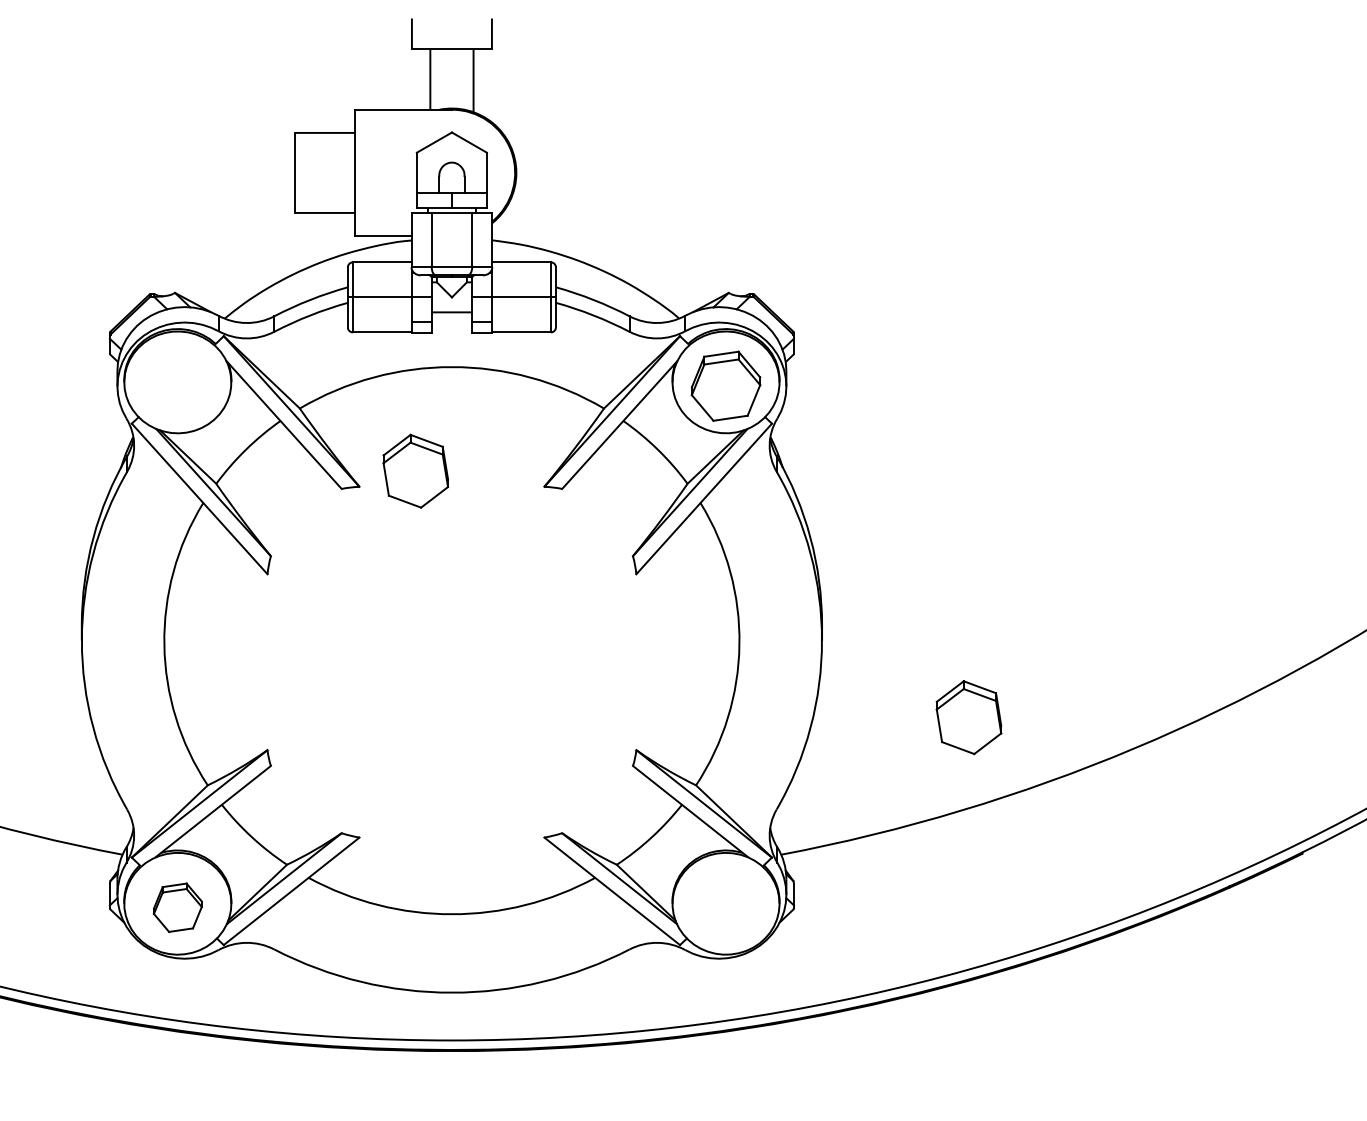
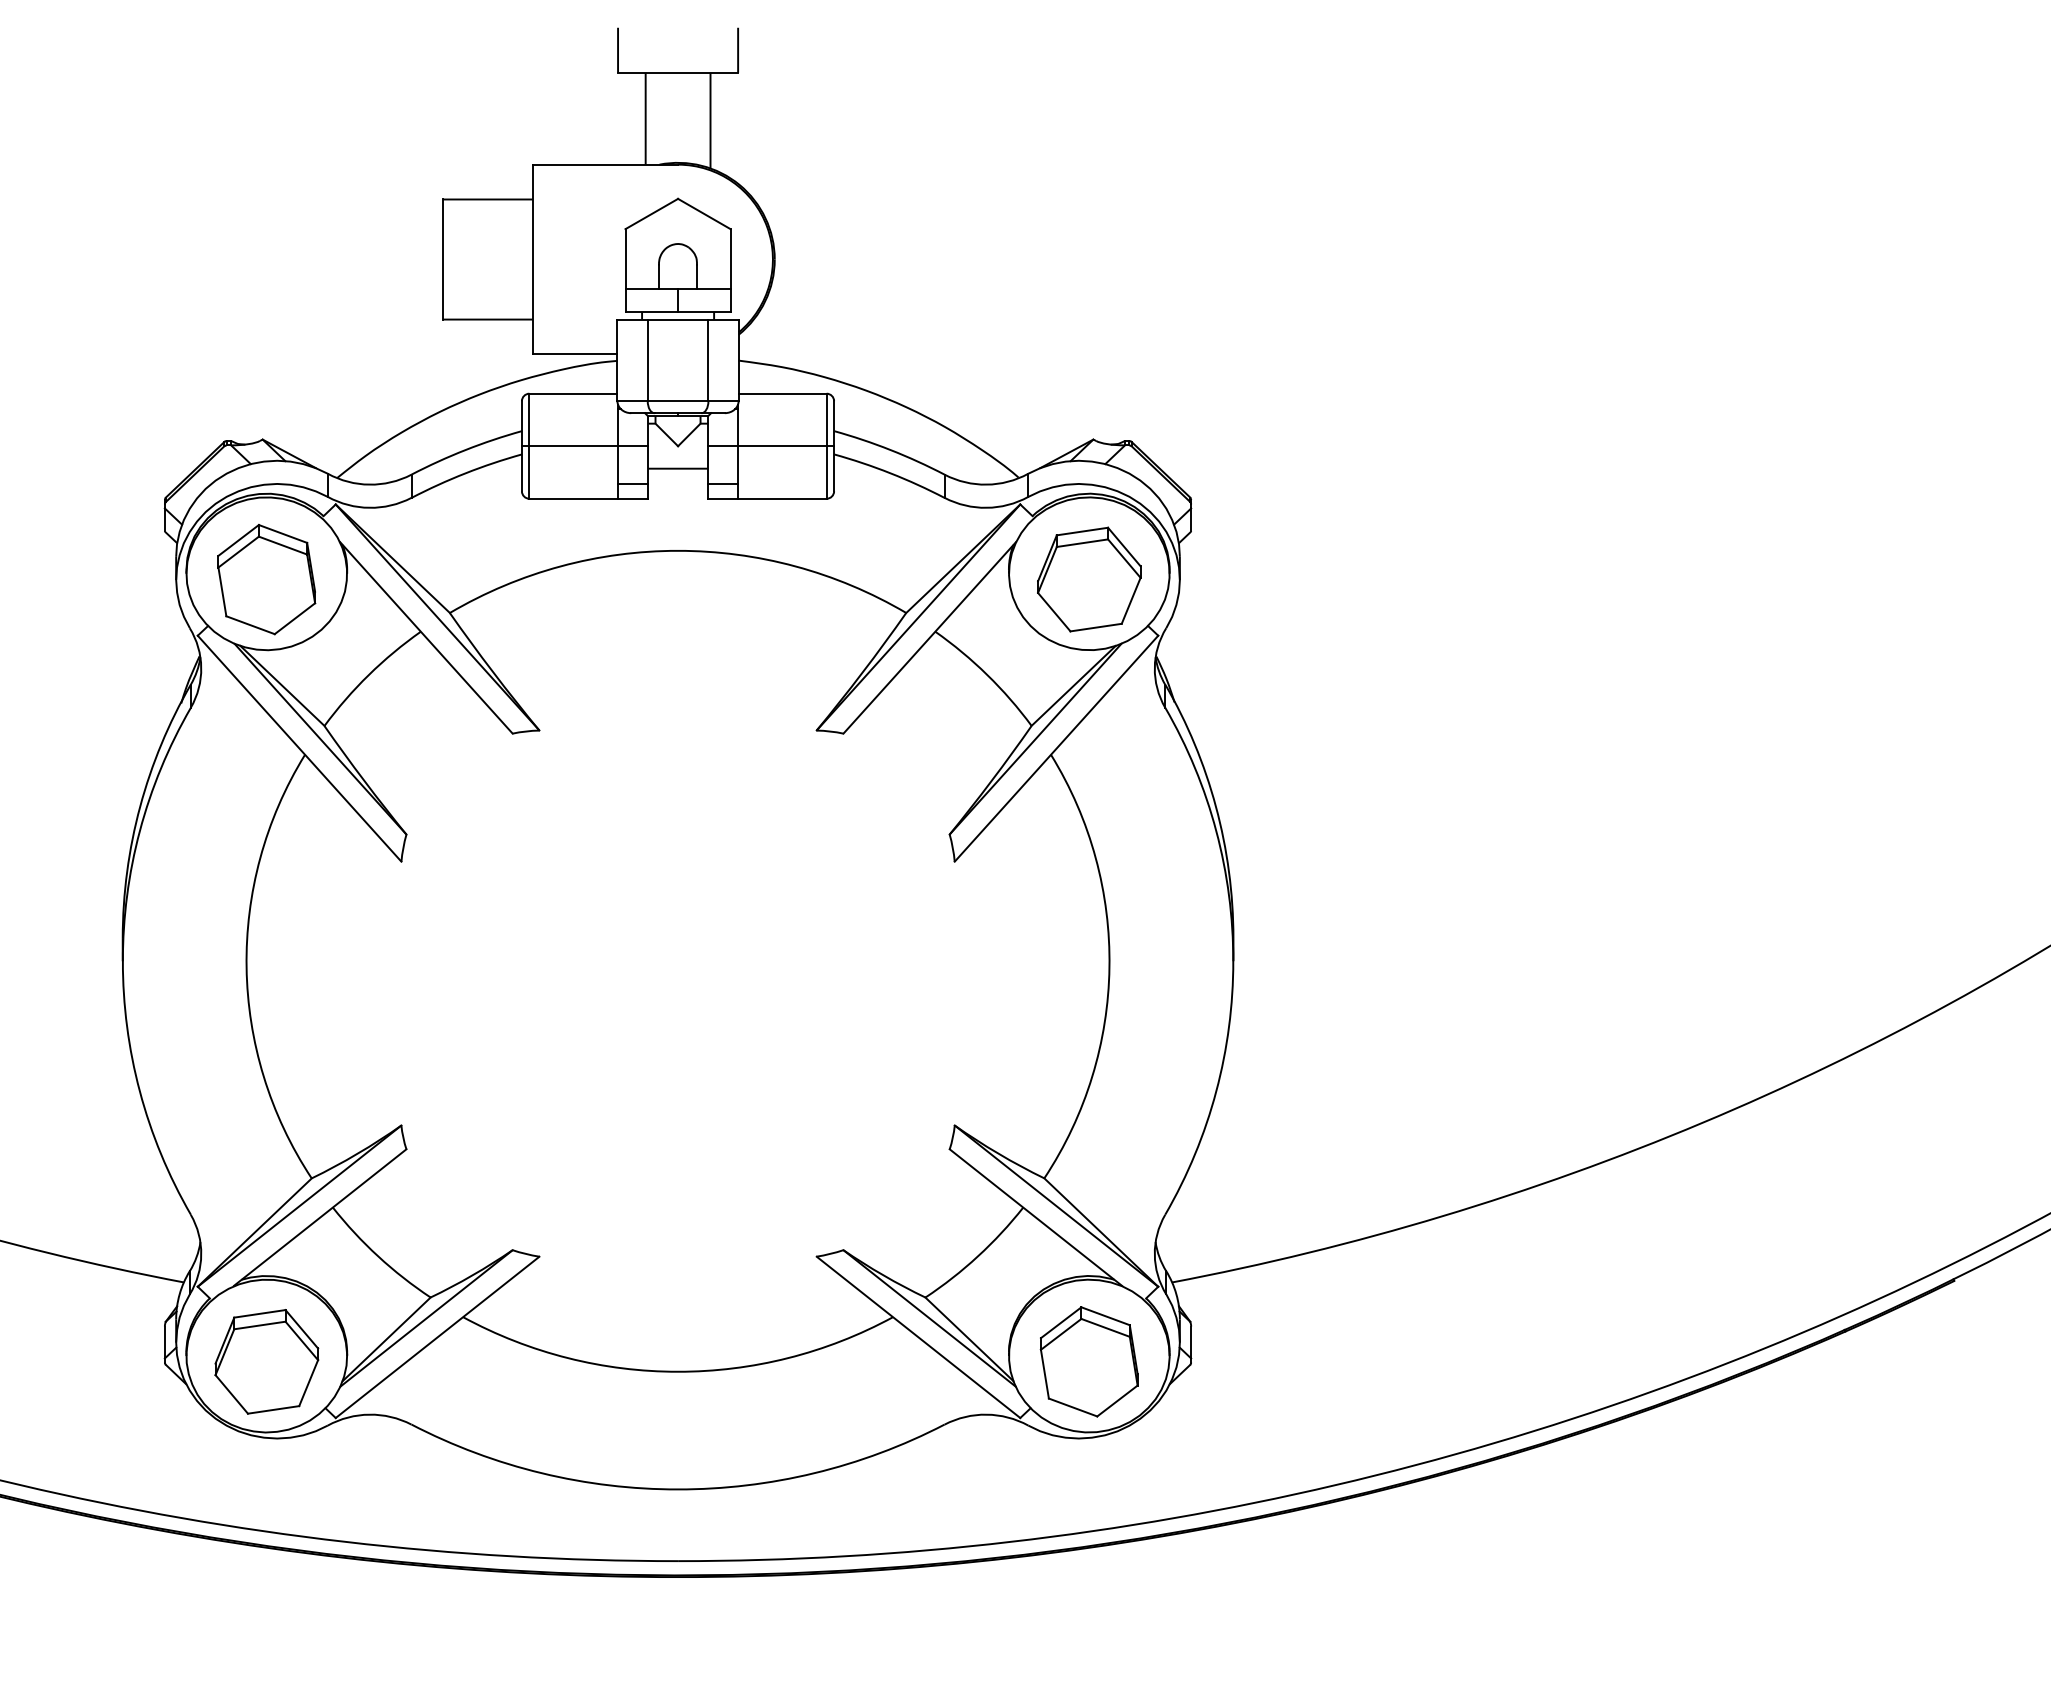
part: (415, 470) -> (266, 578), moved
part: (968, 717) -> (1088, 1361), moved
part: (177, 907) -> (266, 1361), size x1.43

